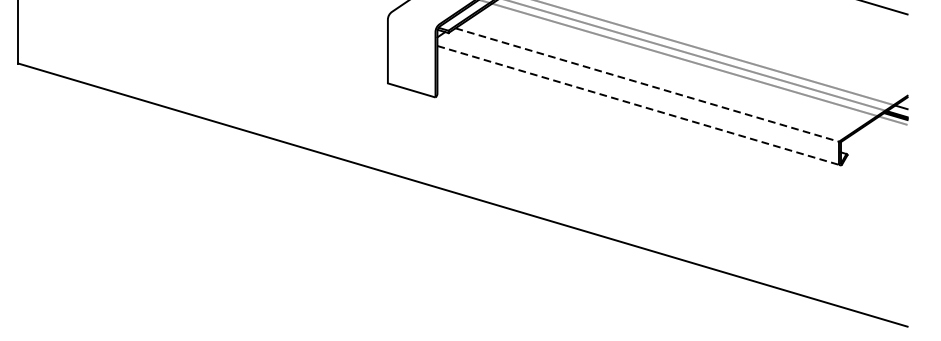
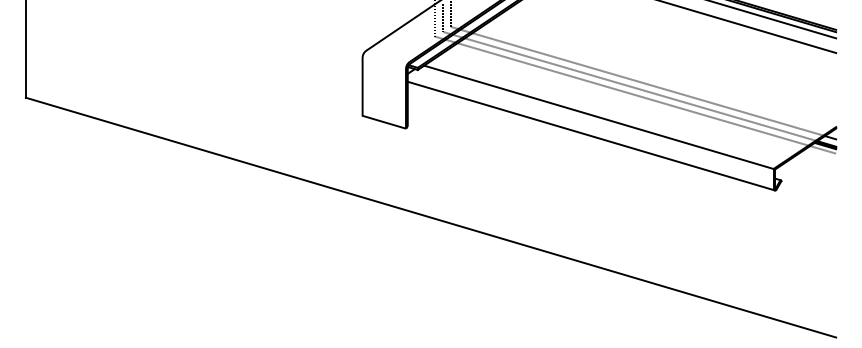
line: (647, 85) -> (599, 117), dashed -> solid
line: (639, 106) -> (591, 136), dashed -> solid

